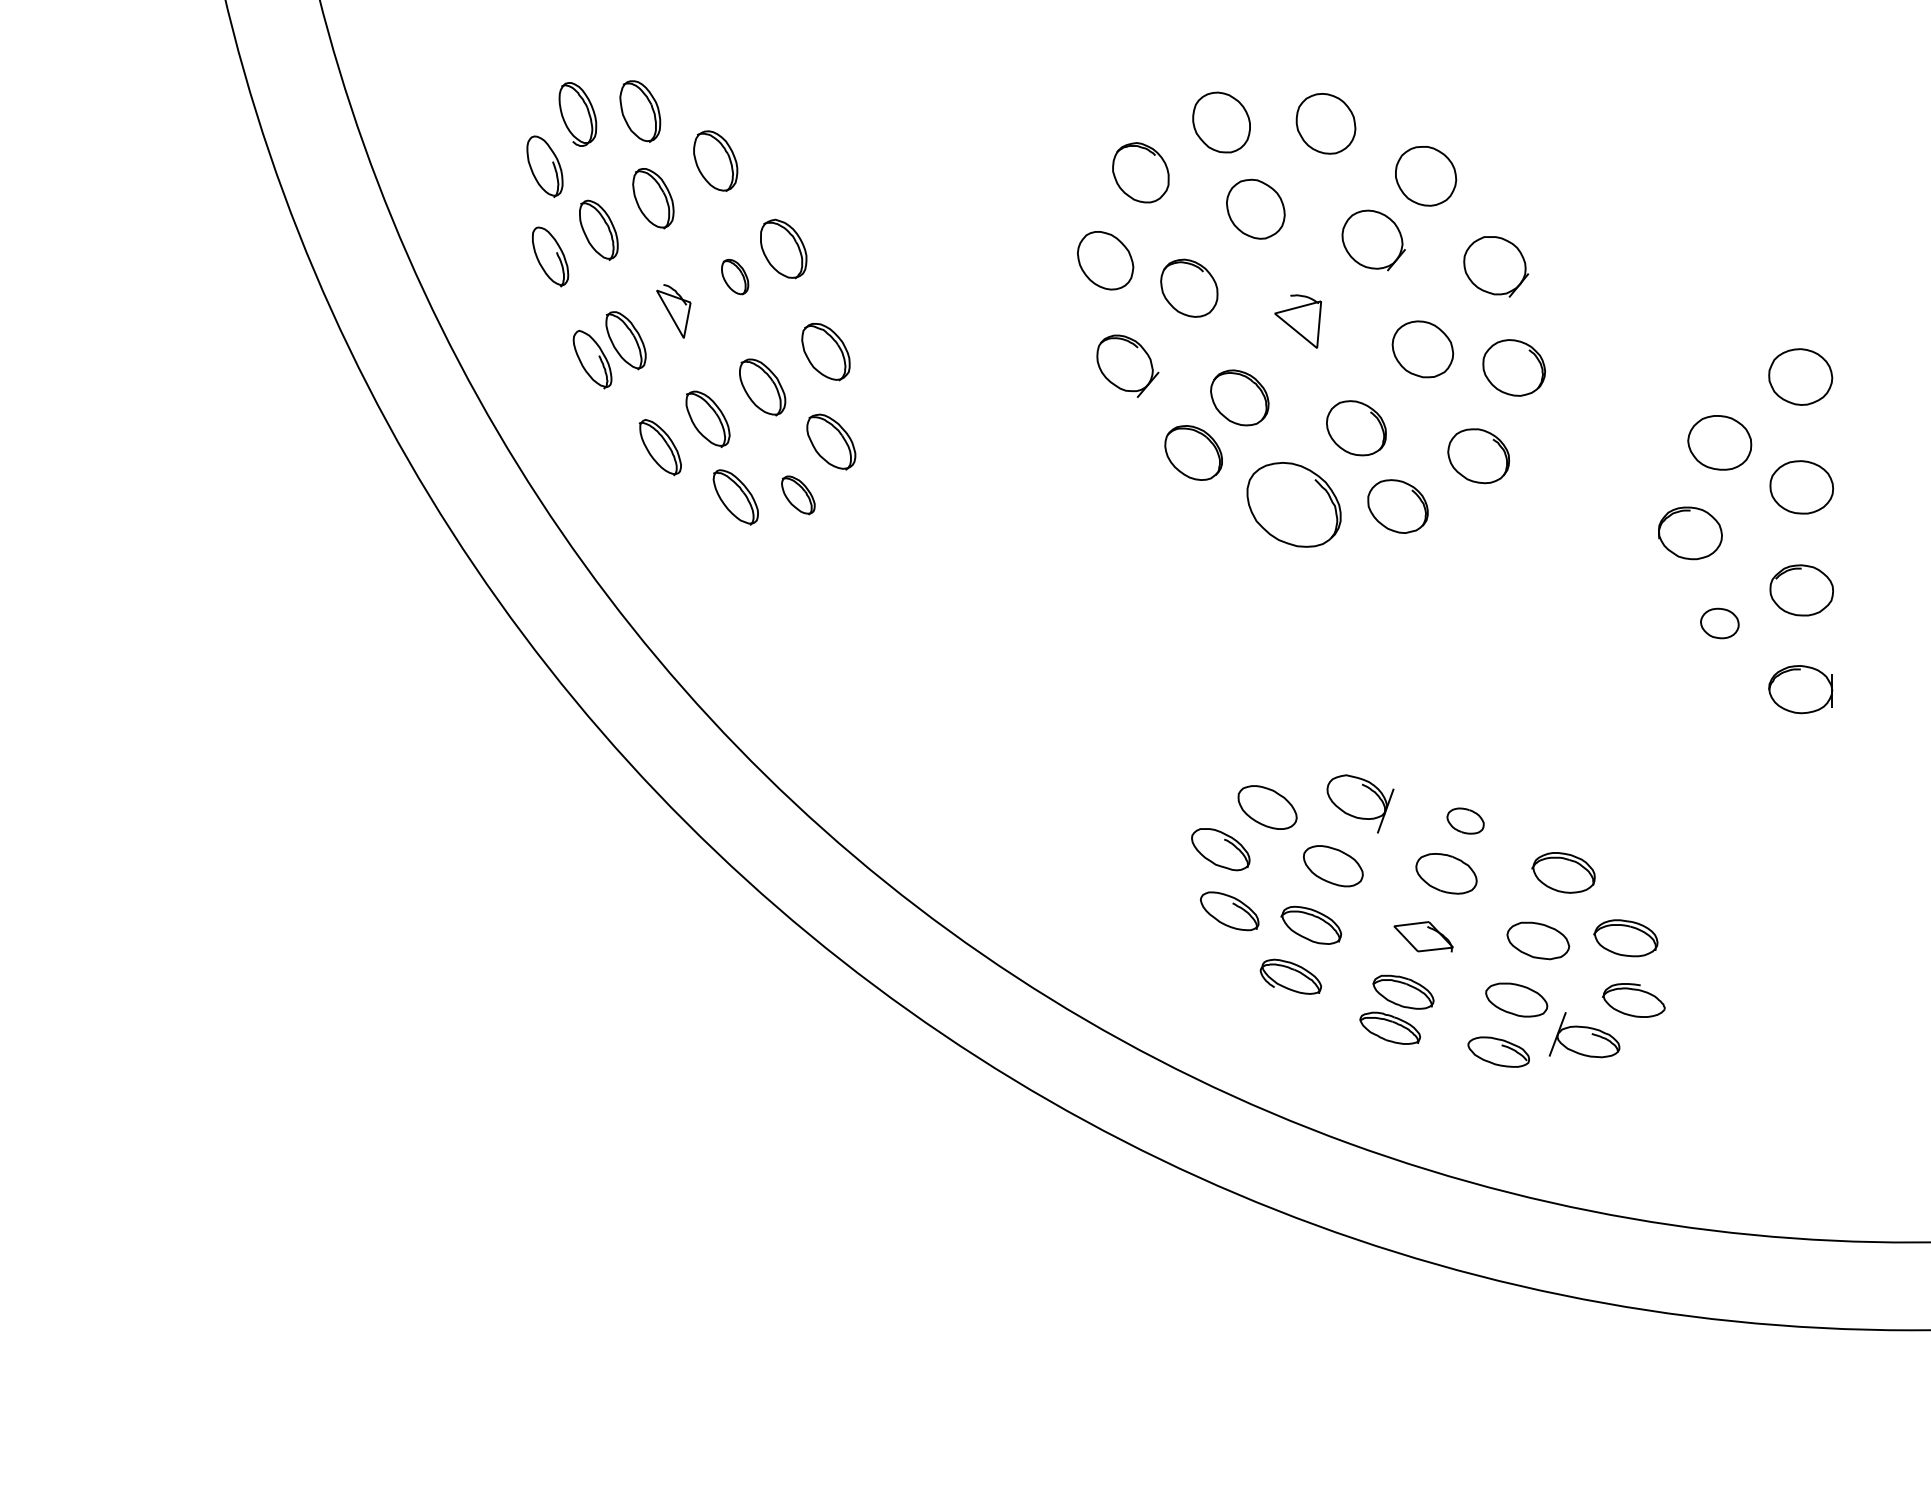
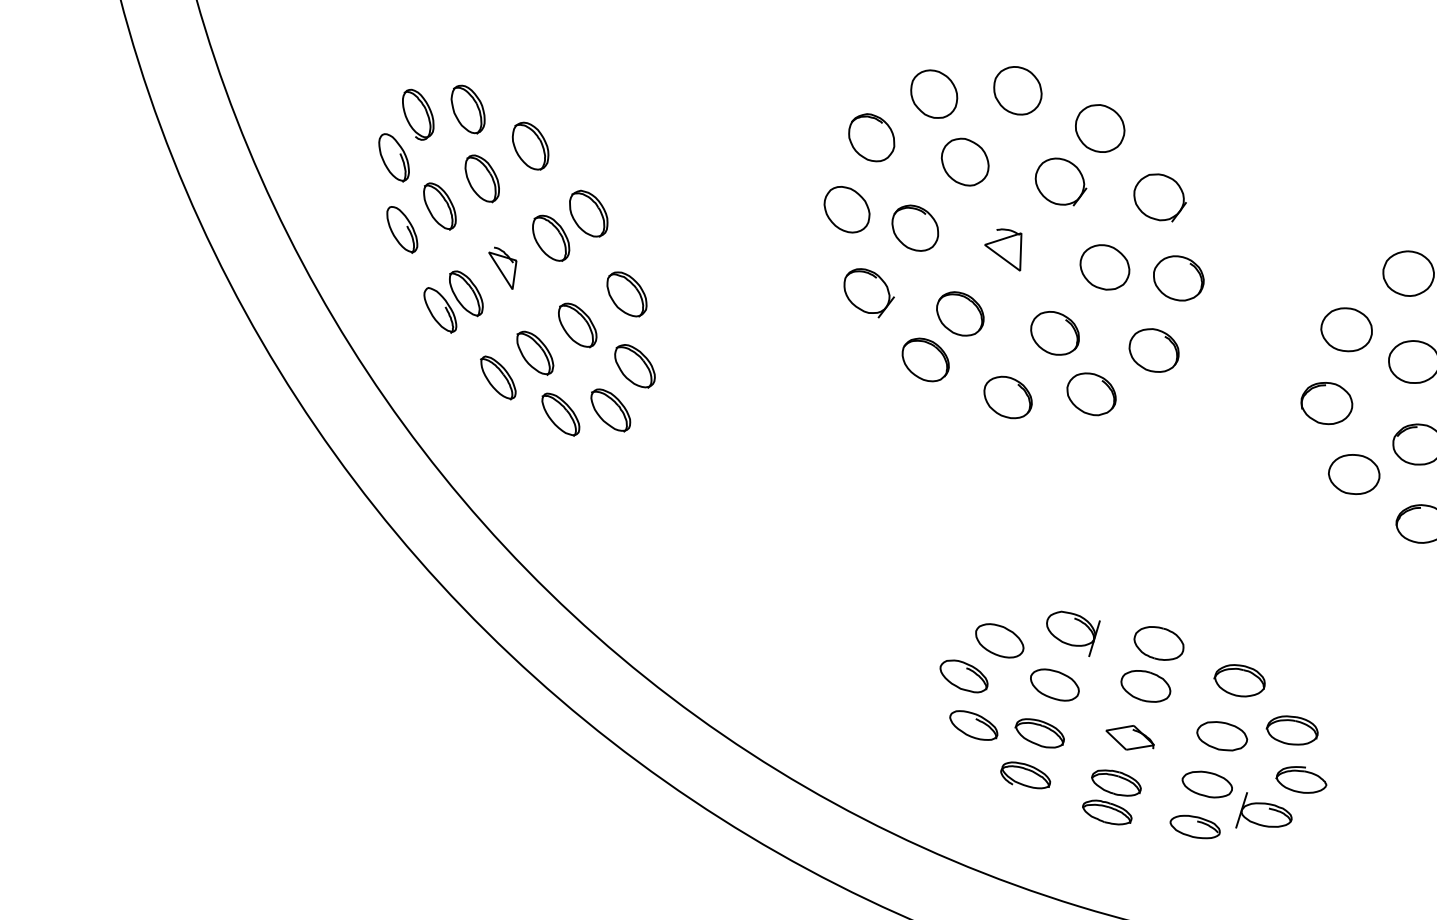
part: (734, 276) -> (550, 237), size x1.67
part: (798, 495) -> (610, 410), size x1.43
part: (1293, 505) -> (1007, 397), size x0.62
part: (1719, 623) -> (1353, 474), size x1.67
part: (1465, 820) -> (1158, 642), size x1.67

